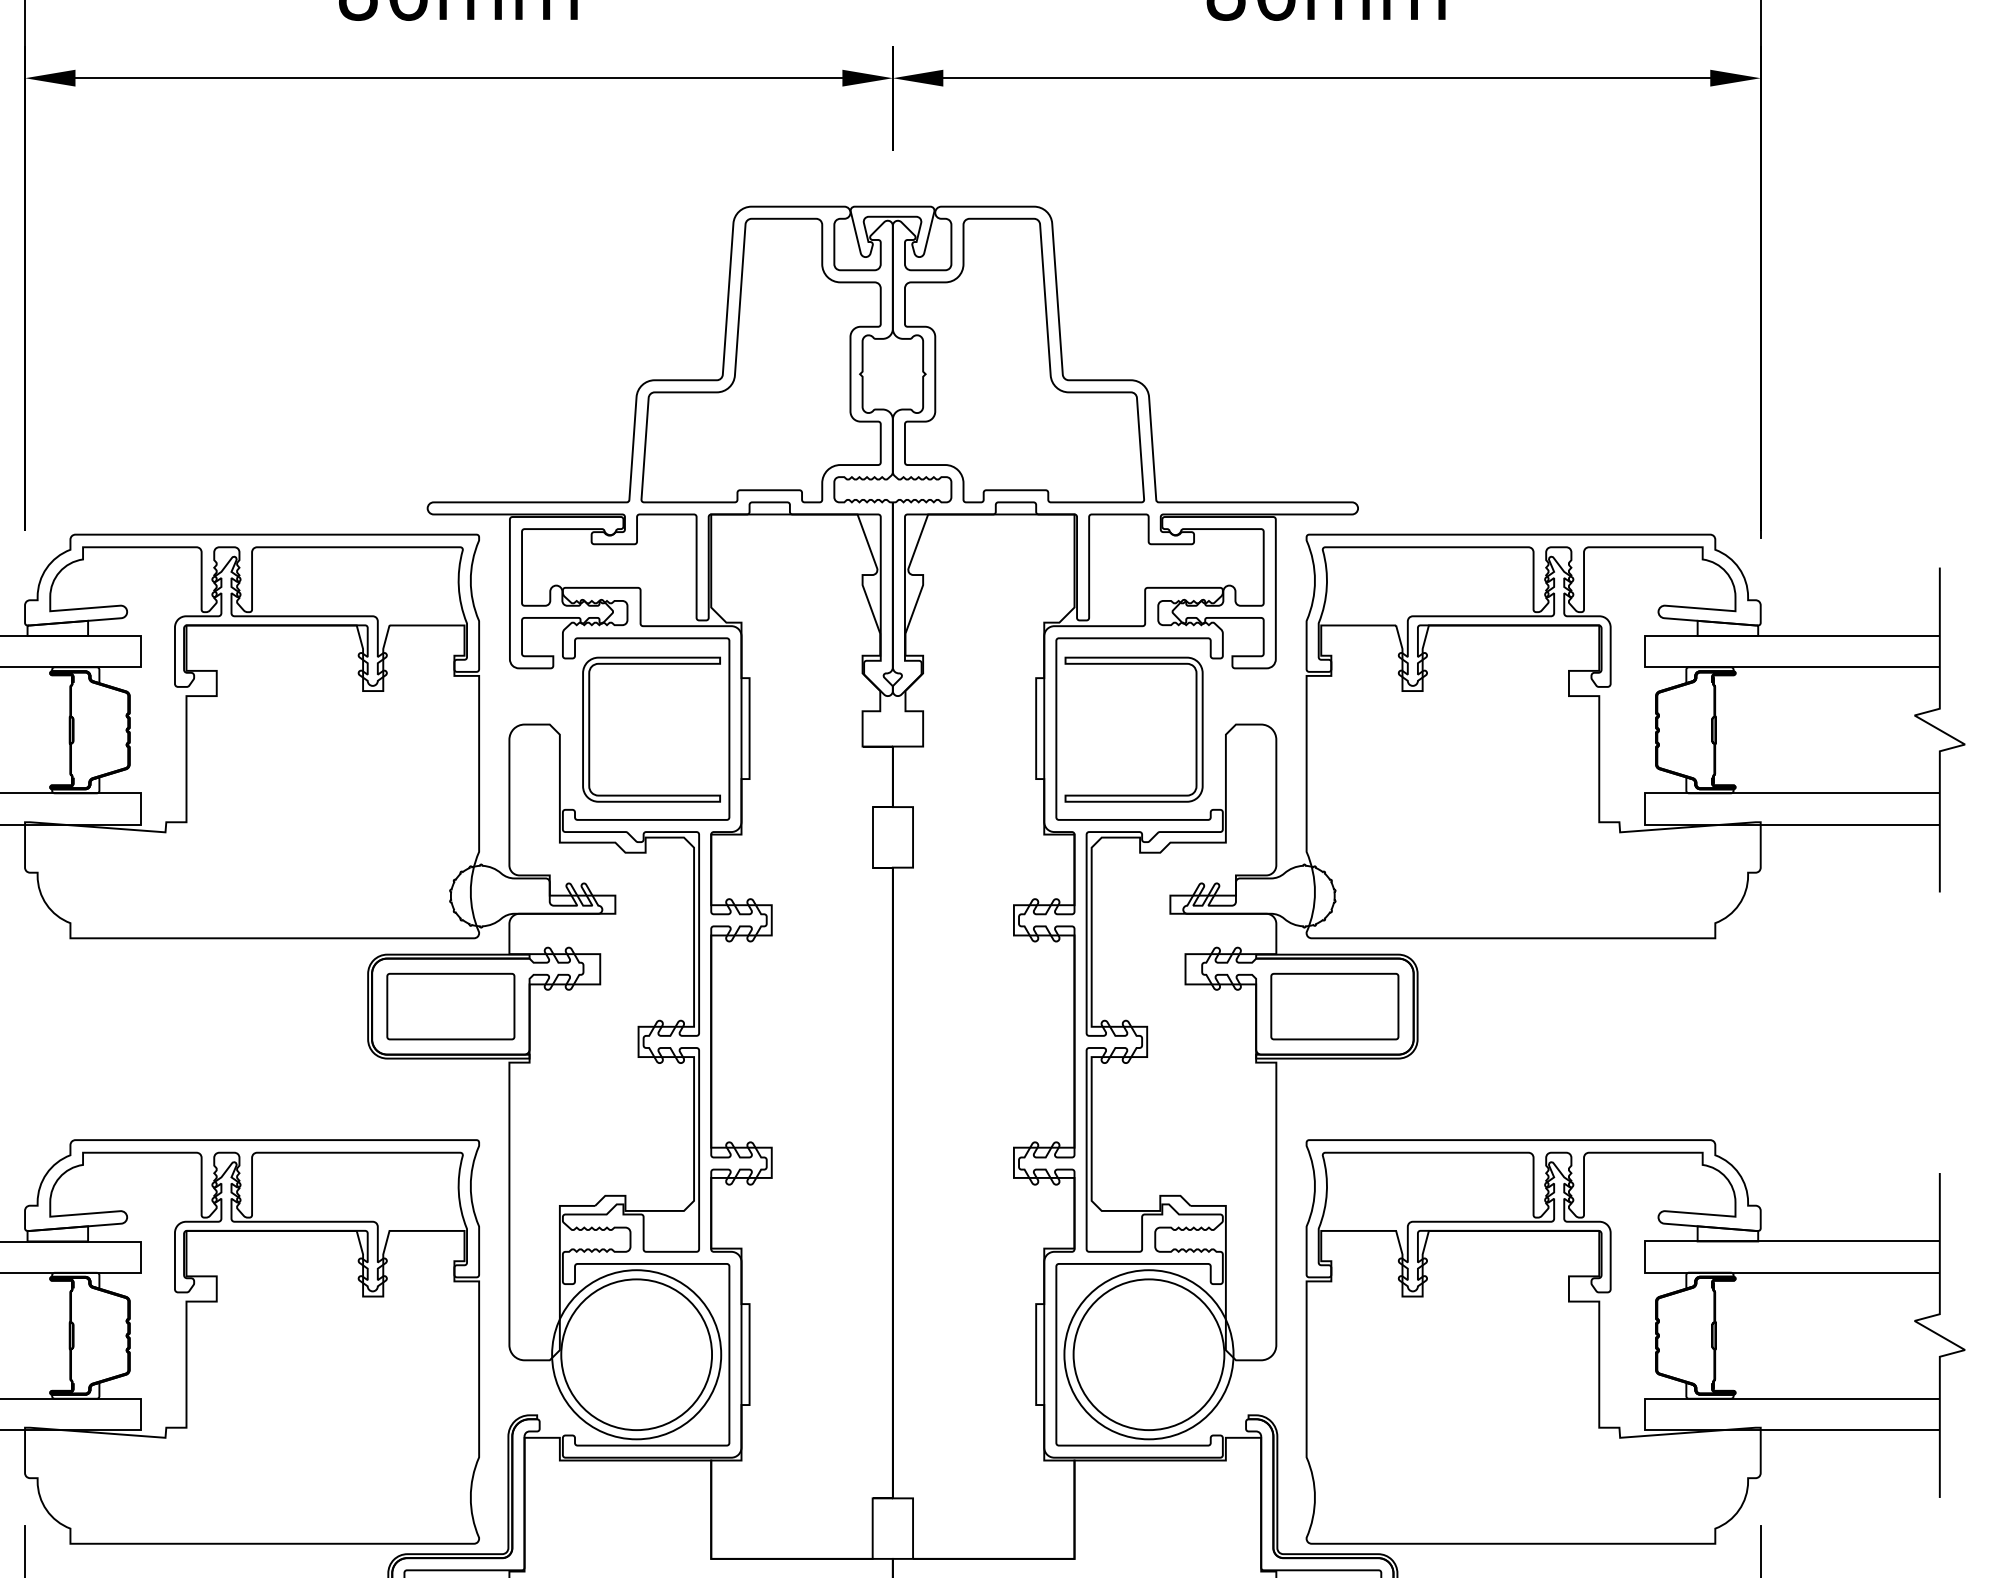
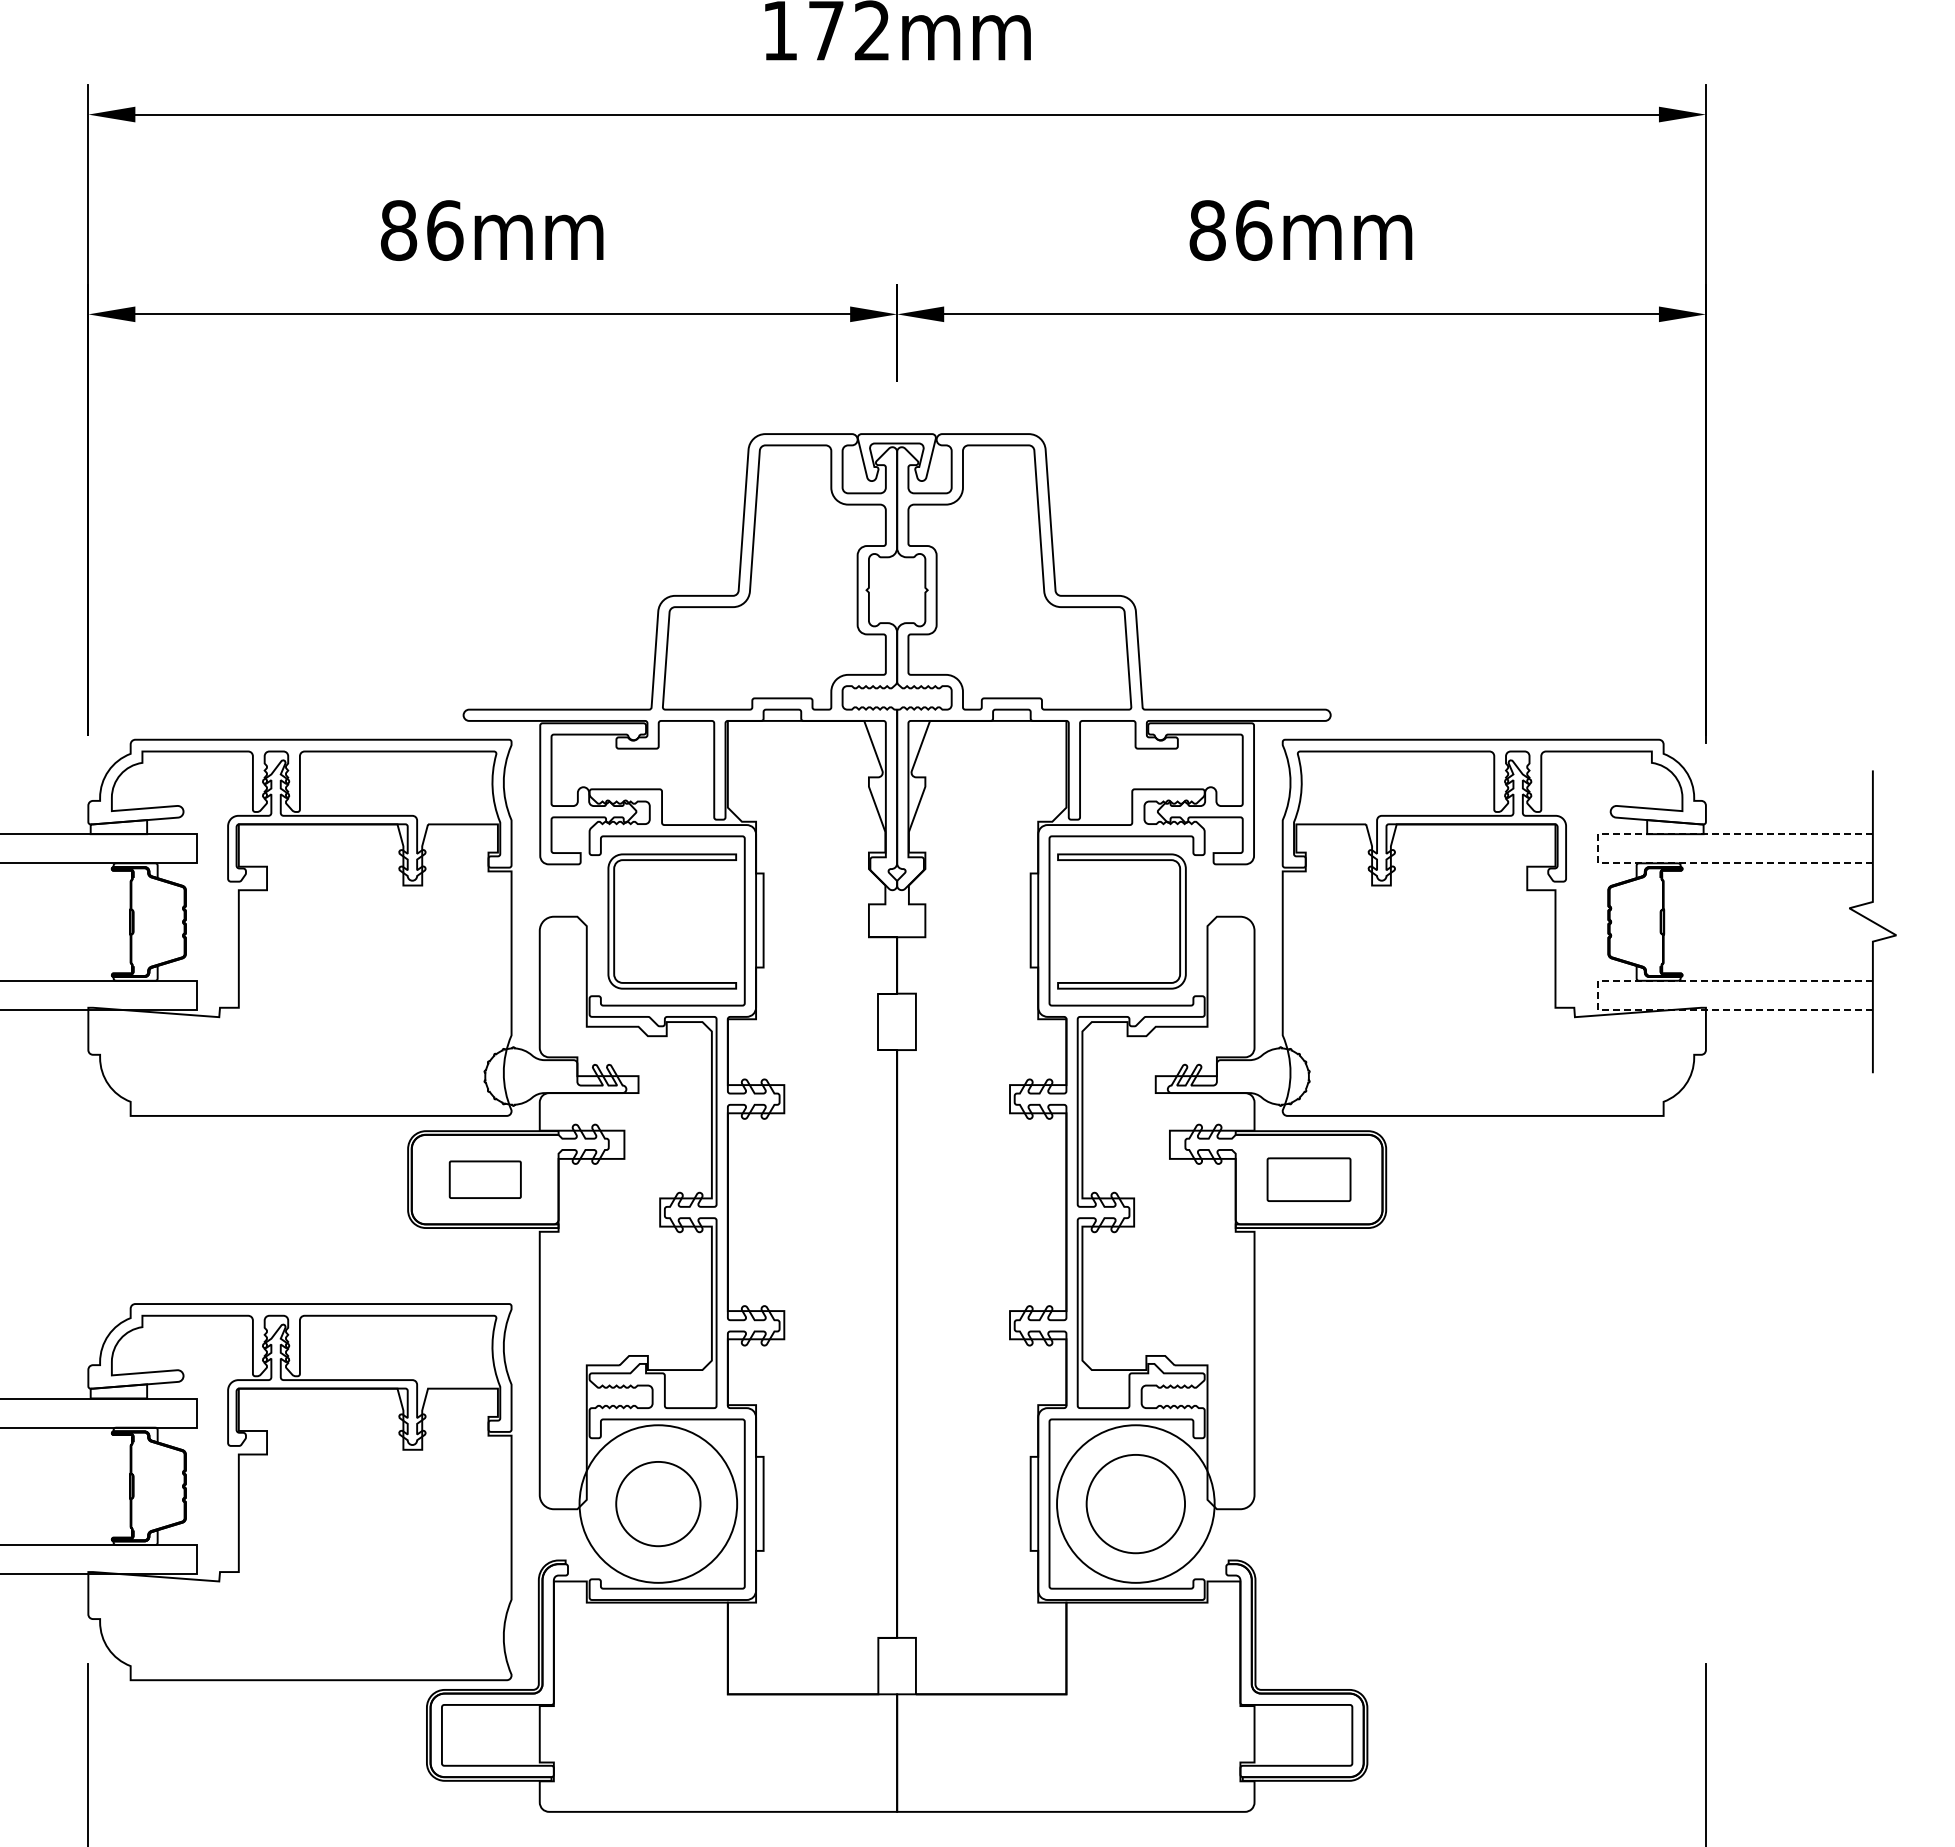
line: (1644, 651) -> (1597, 848), solid -> dashed
line: (1644, 809) -> (1597, 995), solid -> dashed
part: (451, 1006) -> (485, 1179), size x0.6
part: (1334, 1006) -> (1308, 1179), size x0.7
part: (1634, 1342) -> (1588, 1492), removed
circle: (636, 1354) -> (658, 1503), size x0.6
circle: (1148, 1354) -> (1135, 1503), size x0.7

